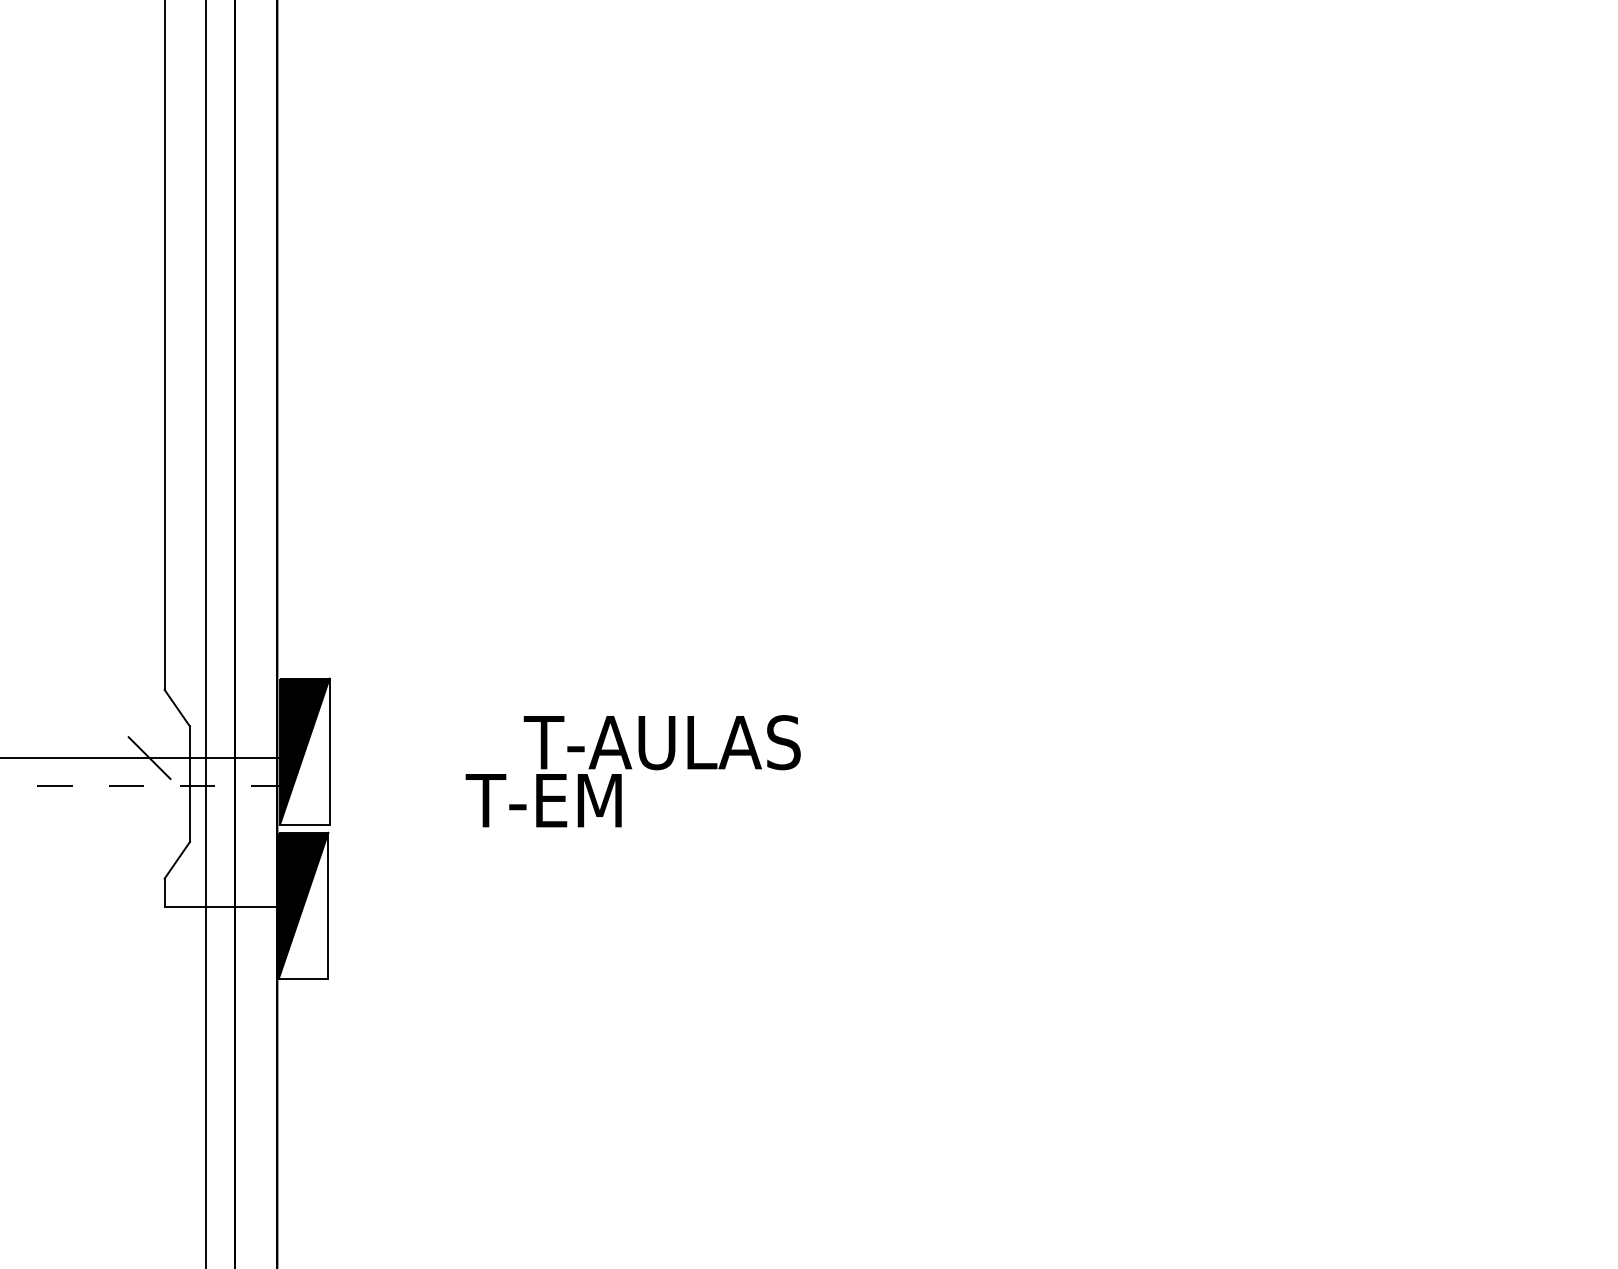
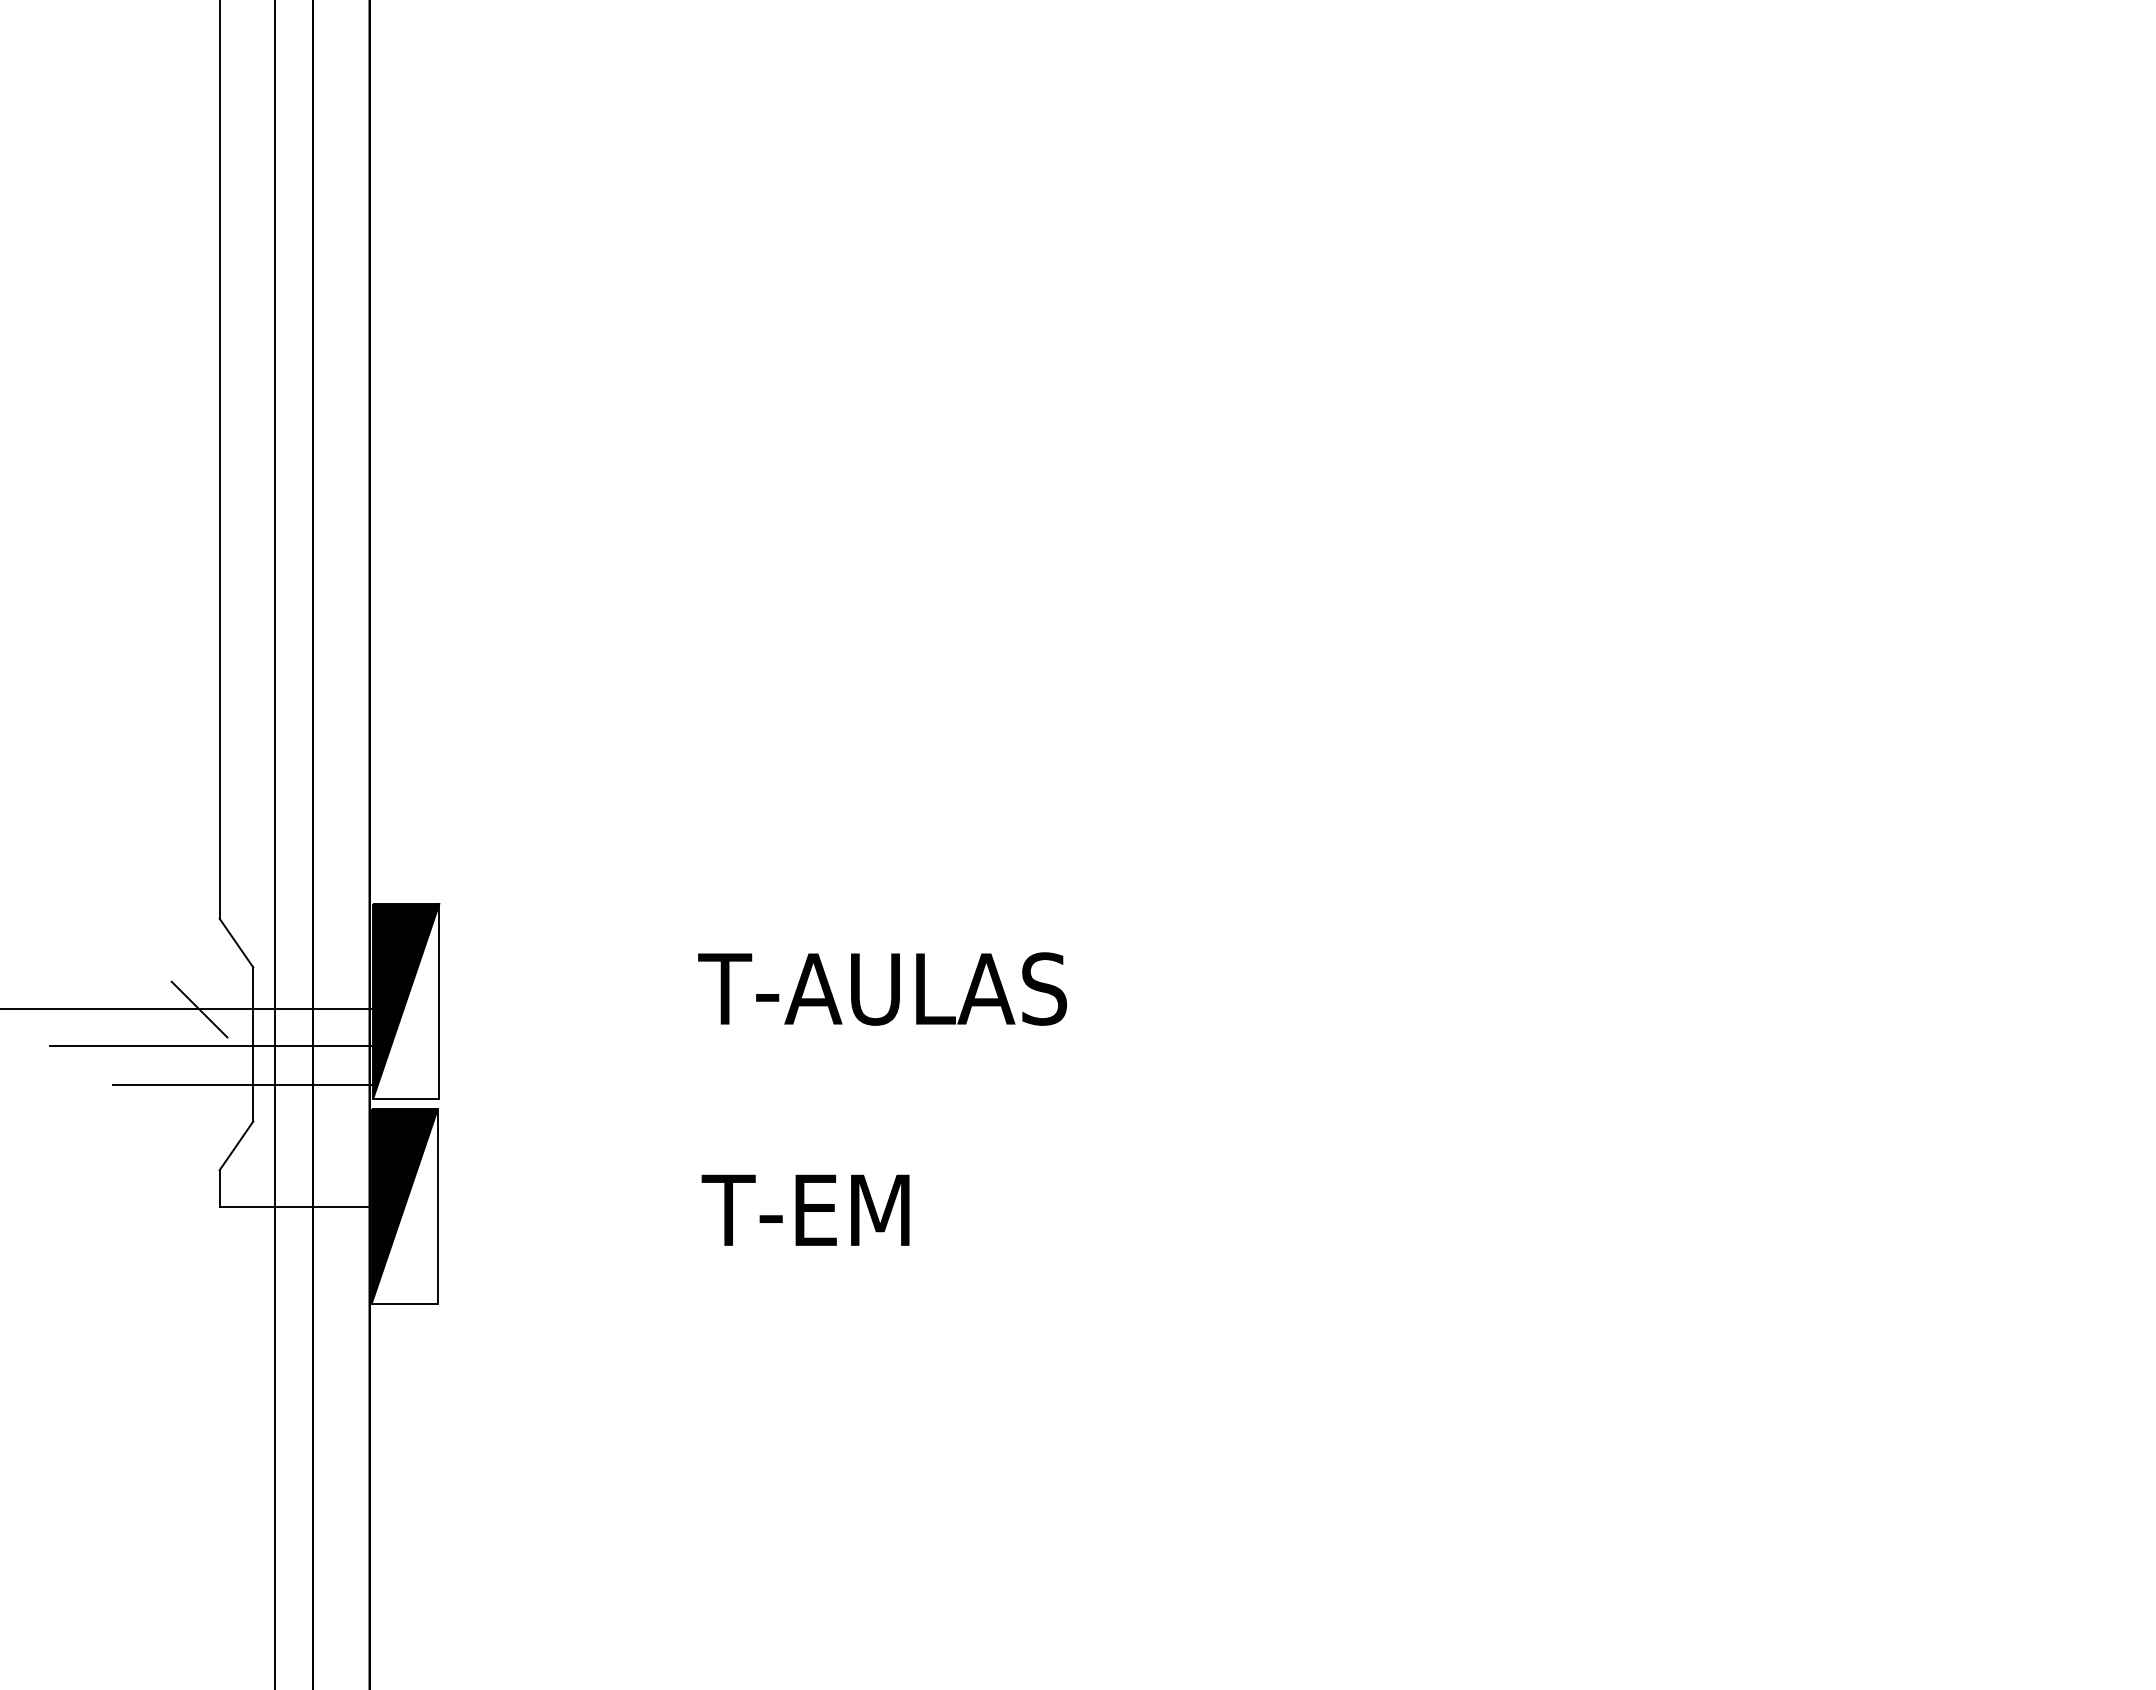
line: (160, 785) -> (213, 1046), dashed -> solid
text: (543, 800) -> (805, 1209), moved
line: (182, 814) -> (243, 1084), added

